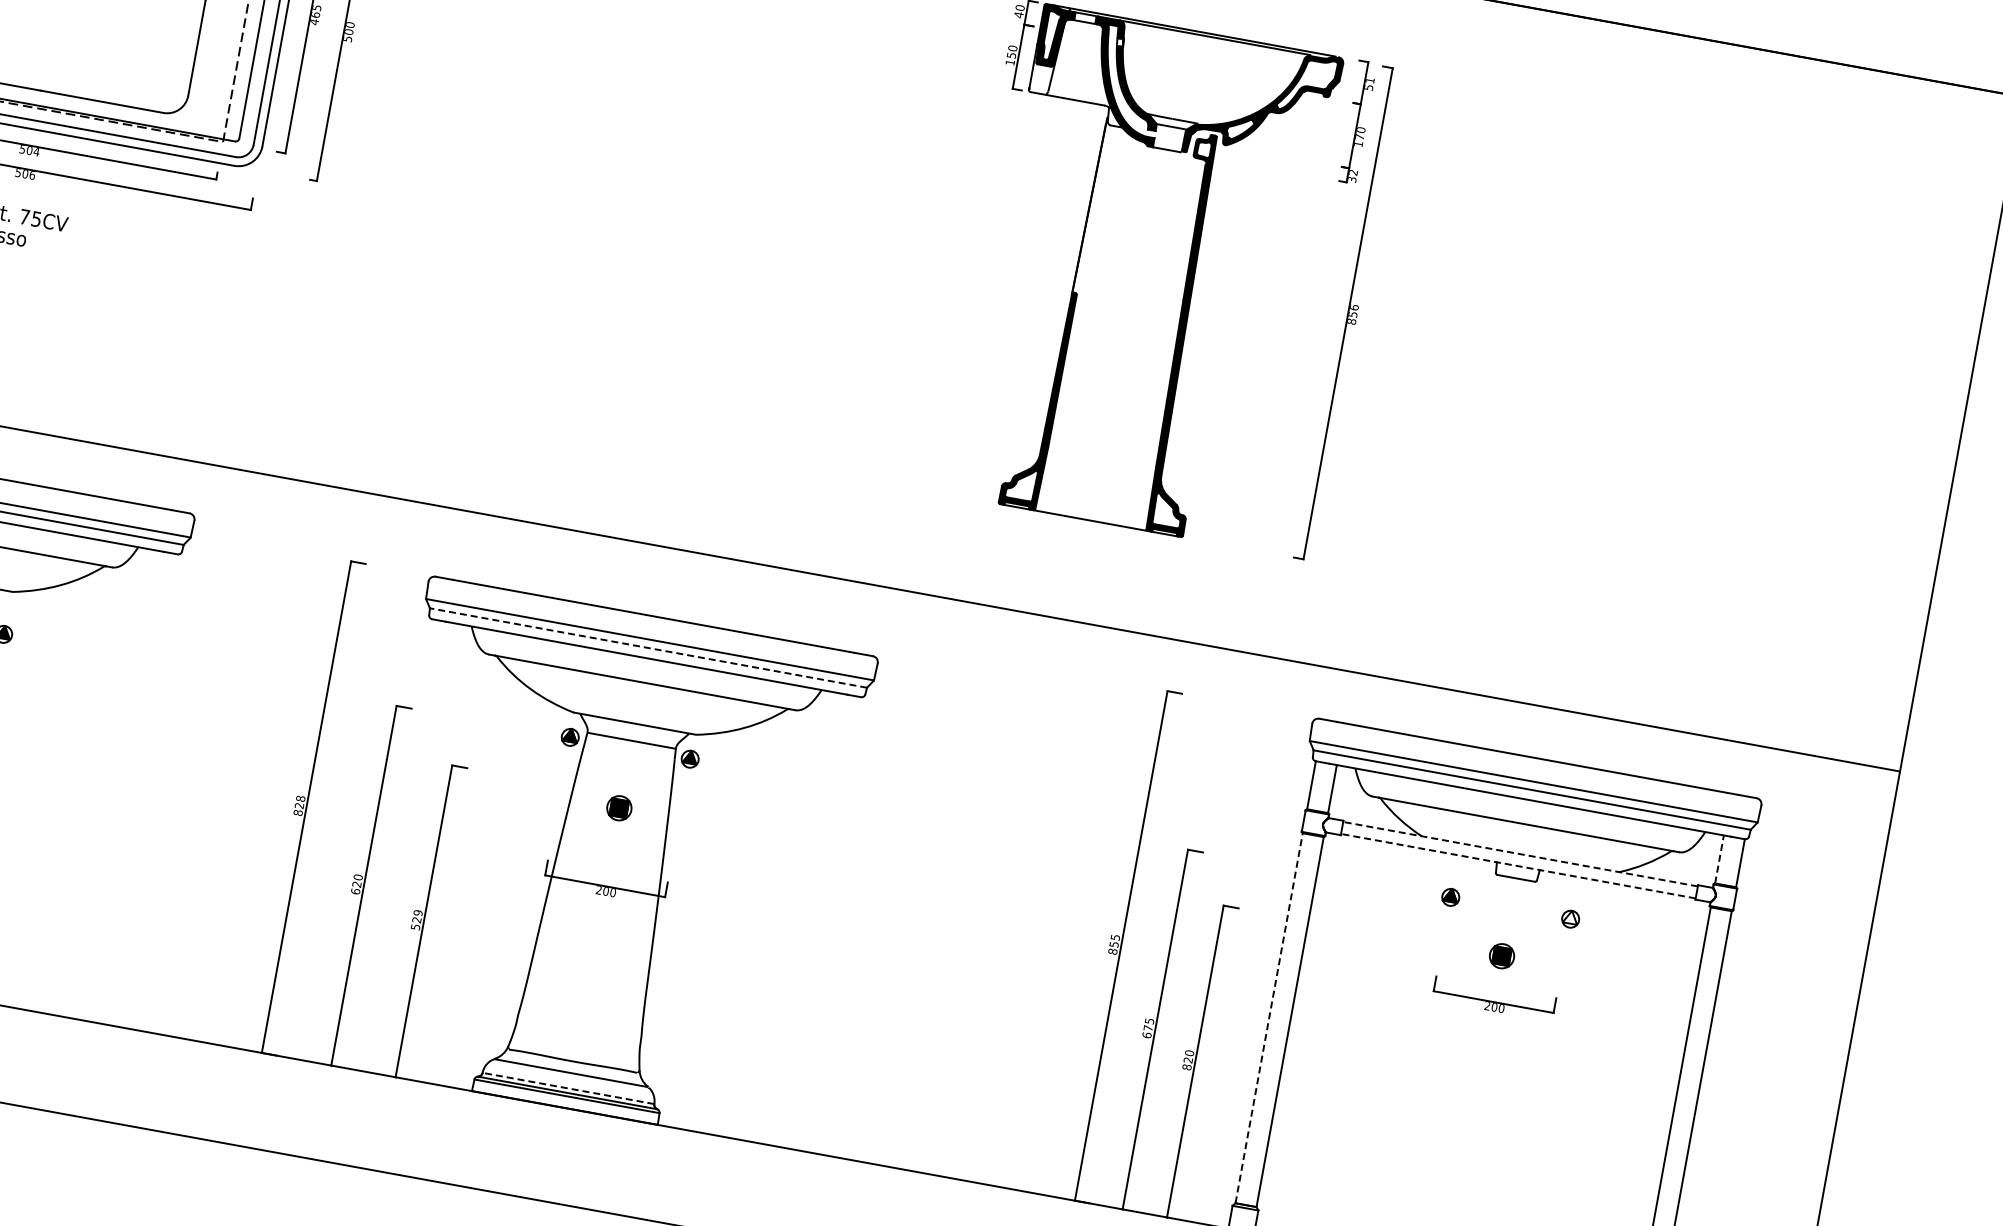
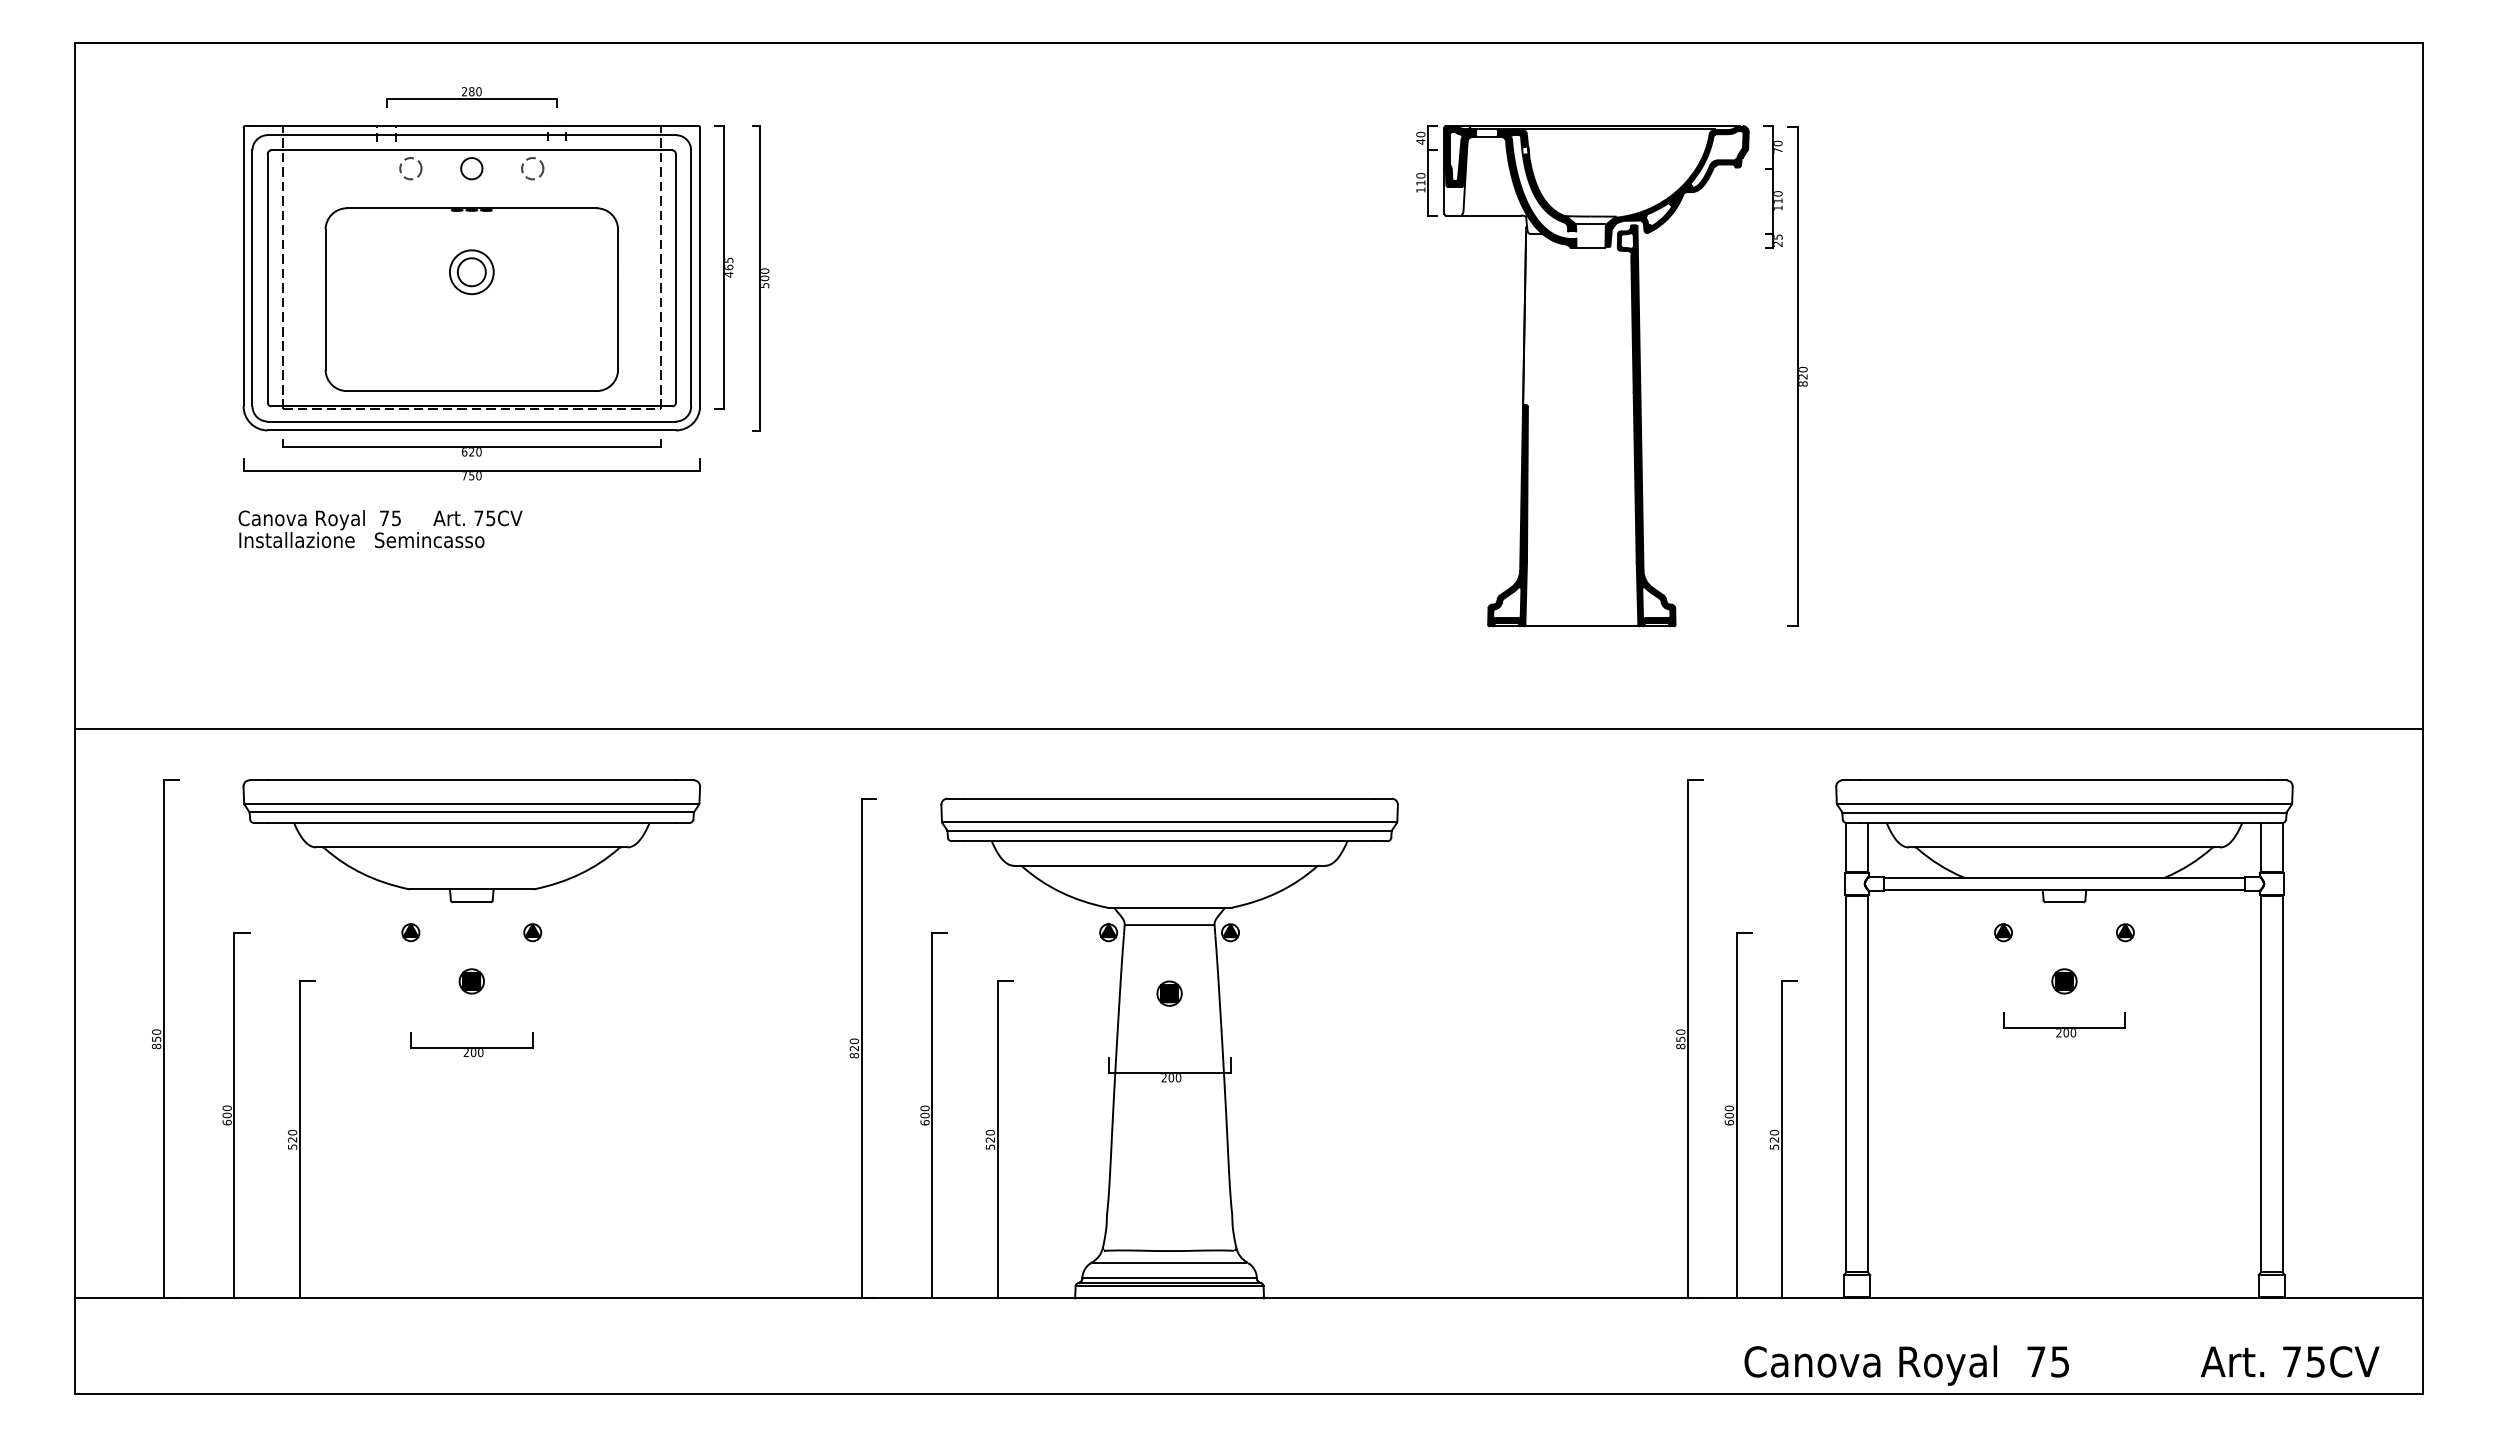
text: (1011, 55) -> (1420, 182), 150 -> 110
text: (1369, 83) -> (1778, 146), 51 -> 70
text: (1360, 136) -> (1778, 200), 170 -> 110
text: (29, 150) -> (471, 452), 504 -> 620
text: (24, 174) -> (471, 476), 506 -> 750
text: (1353, 176) -> (1778, 240), 32 -> 25
text: (1354, 310) -> (1803, 372), 856 -> 820
line: (648, 647) -> (1169, 830), dashed -> solid
text: (300, 798) -> (854, 1041), 828 -> 820
line: (1519, 853) -> (2063, 877), dashed -> solid
line: (1719, 858) -> (2261, 846), dashed -> solid
line: (1517, 865) -> (2063, 889), dashed -> solid
text: (356, 884) -> (924, 1115), 620 -> 600
text: (418, 912) -> (990, 1132), 529 -> 520
fill: (1571, 917) -> (2125, 930), added
text: (1115, 936) -> (1680, 1031), 855 -> 850
line: (1269, 1017) -> (1846, 1083), dashed -> solid
text: (1149, 1024) -> (1729, 1111), 675 -> 600
text: (1187, 1066) -> (1774, 1146), 820 -> 520
line: (568, 1088) -> (1169, 1278), dashed -> solid

